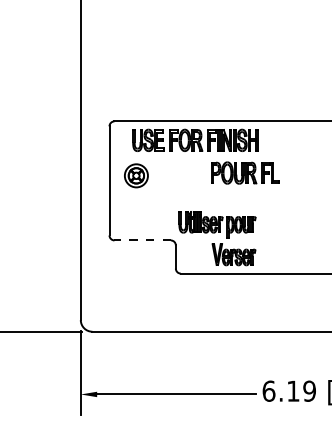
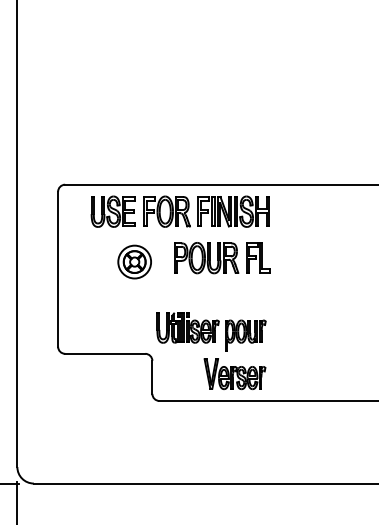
part: (245, 172) -> (222, 257), moved
part: (136, 175) -> (134, 261), moved
line: (142, 240) -> (104, 353), dashed -> solid

